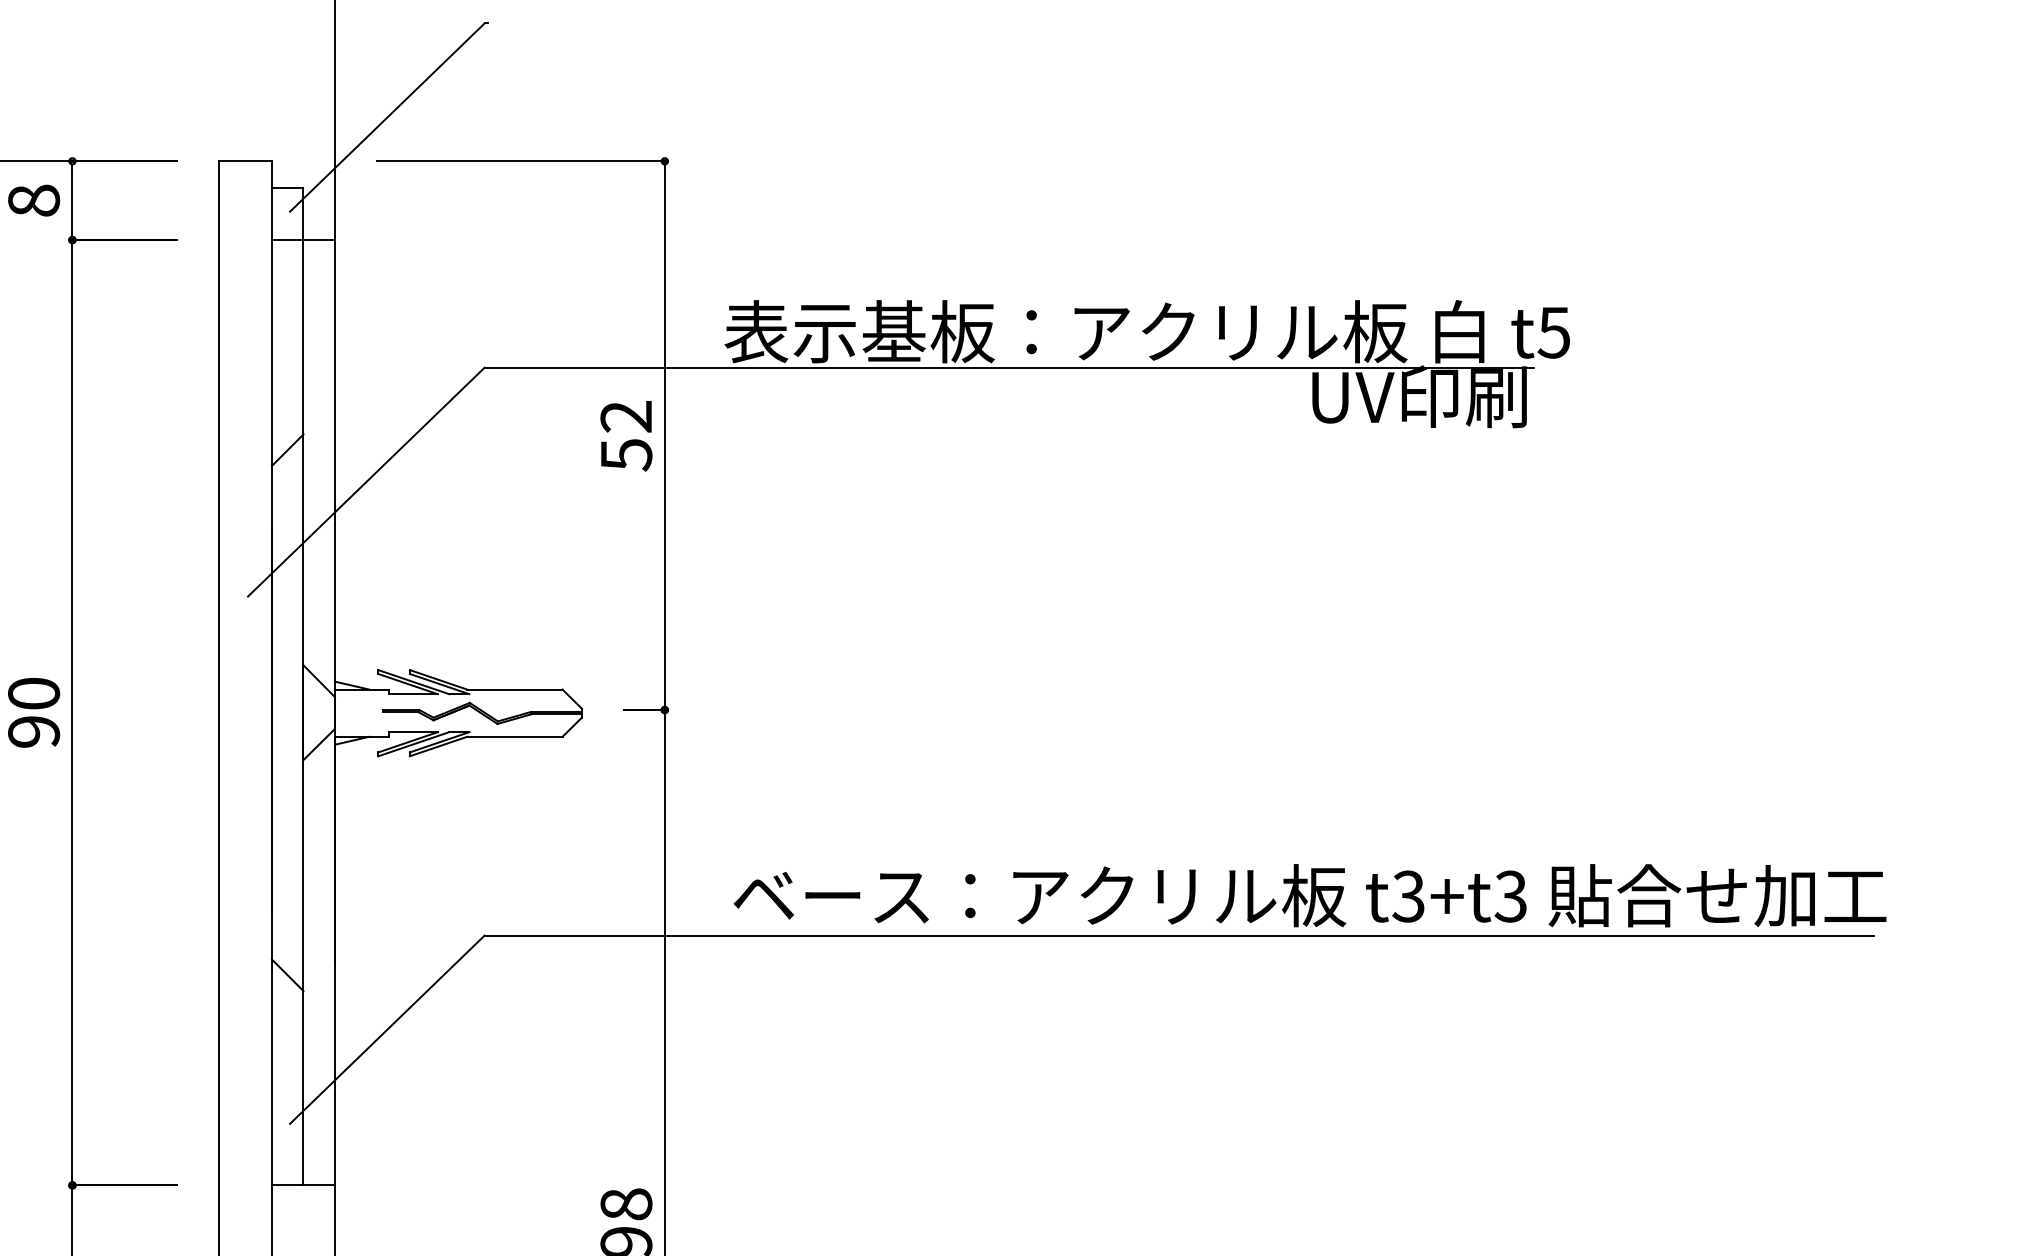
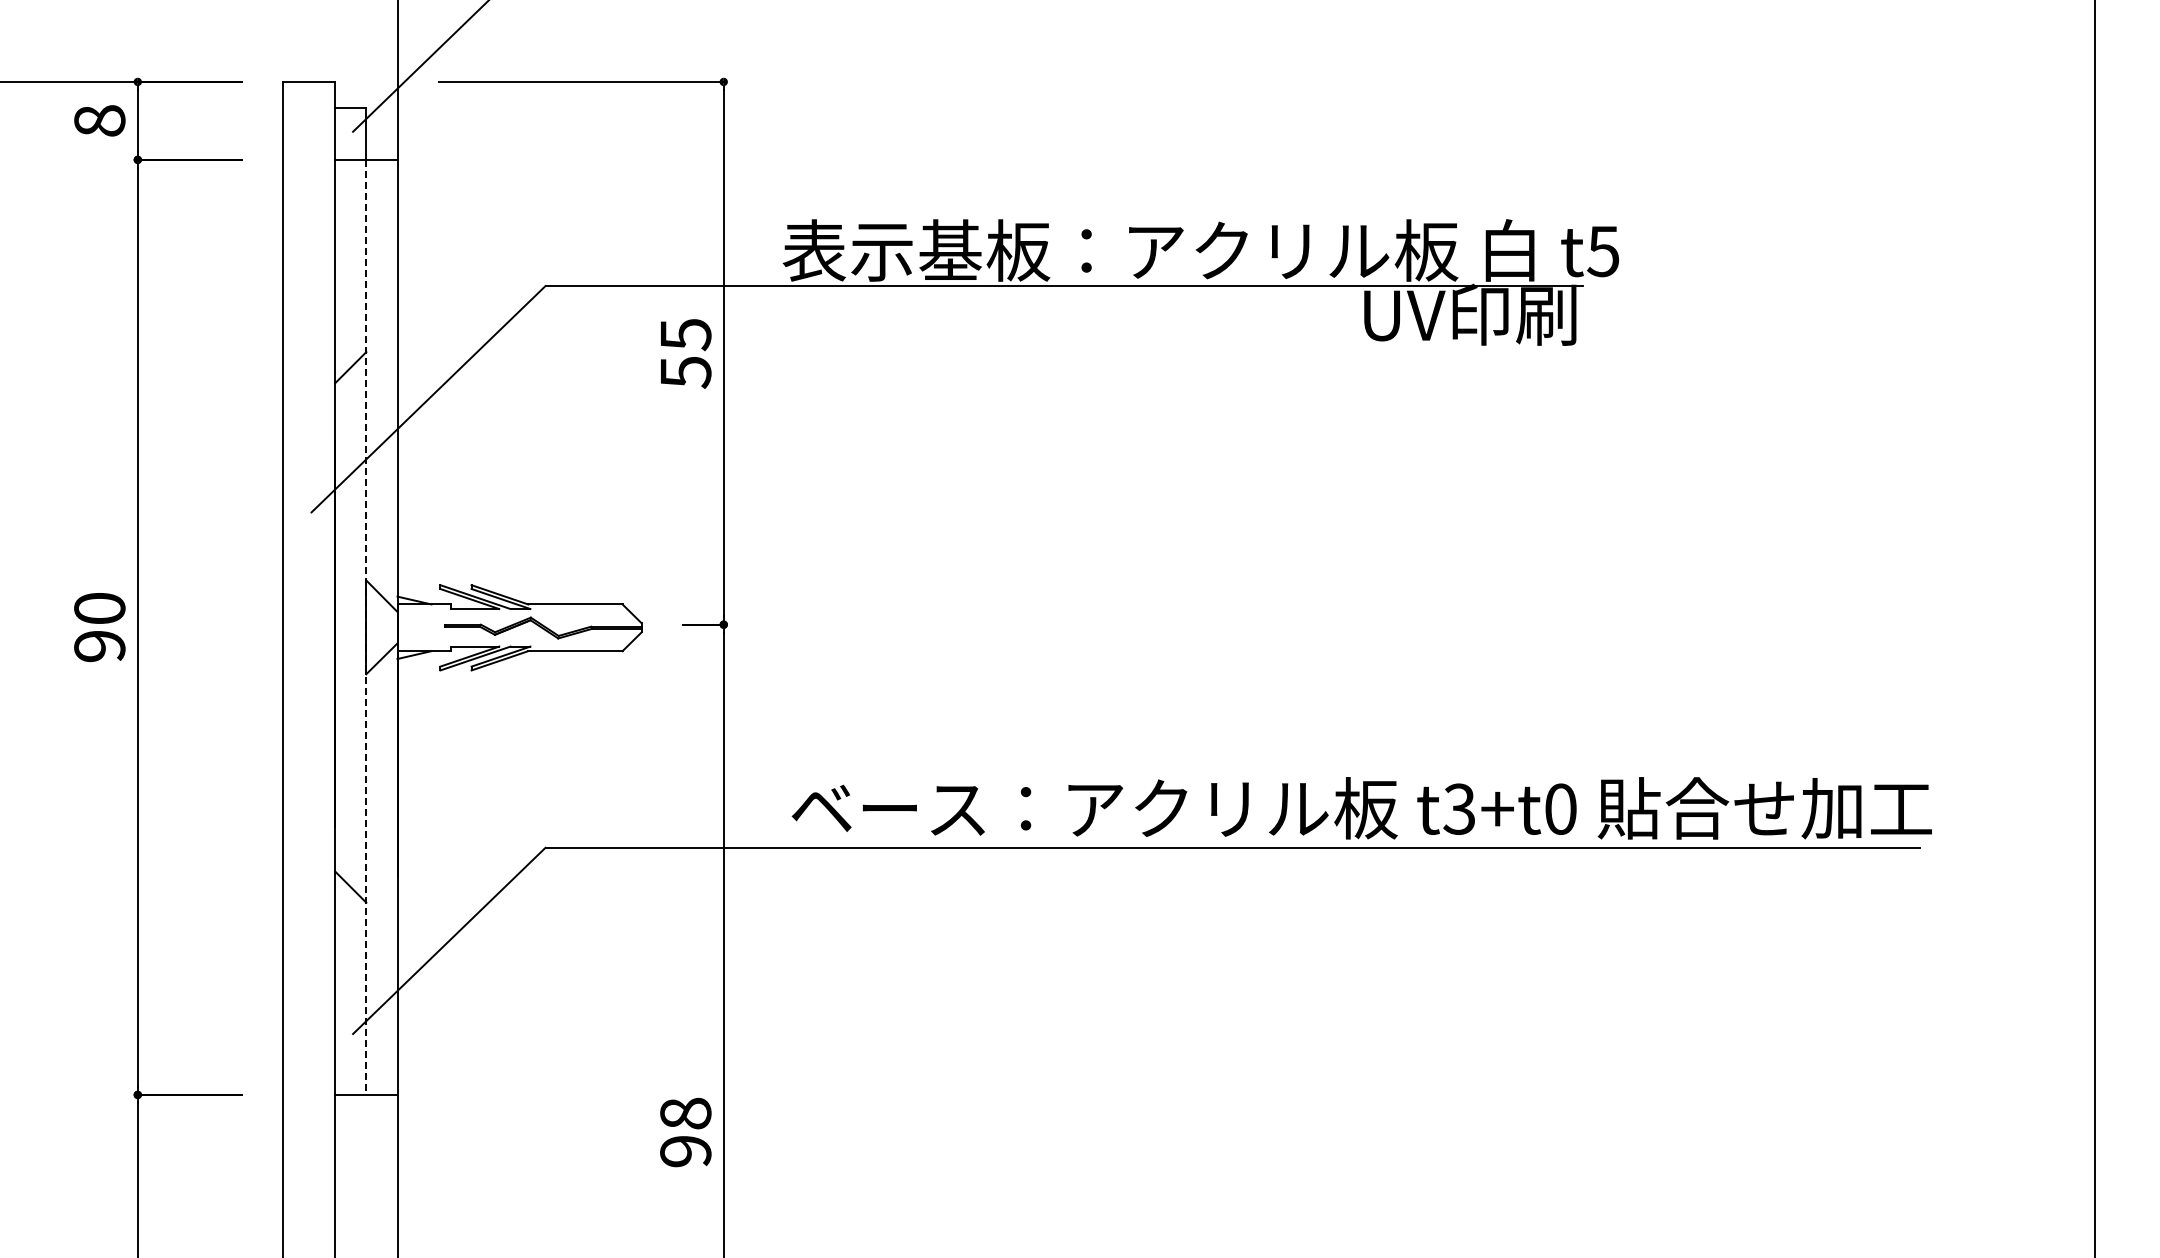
text: (626, 417) -> (685, 335), 52 -> 55
line: (303, 712) -> (366, 627), solid -> dashed
text: (1510, 895) -> (1560, 808), t3+t3 -> t3+t0

